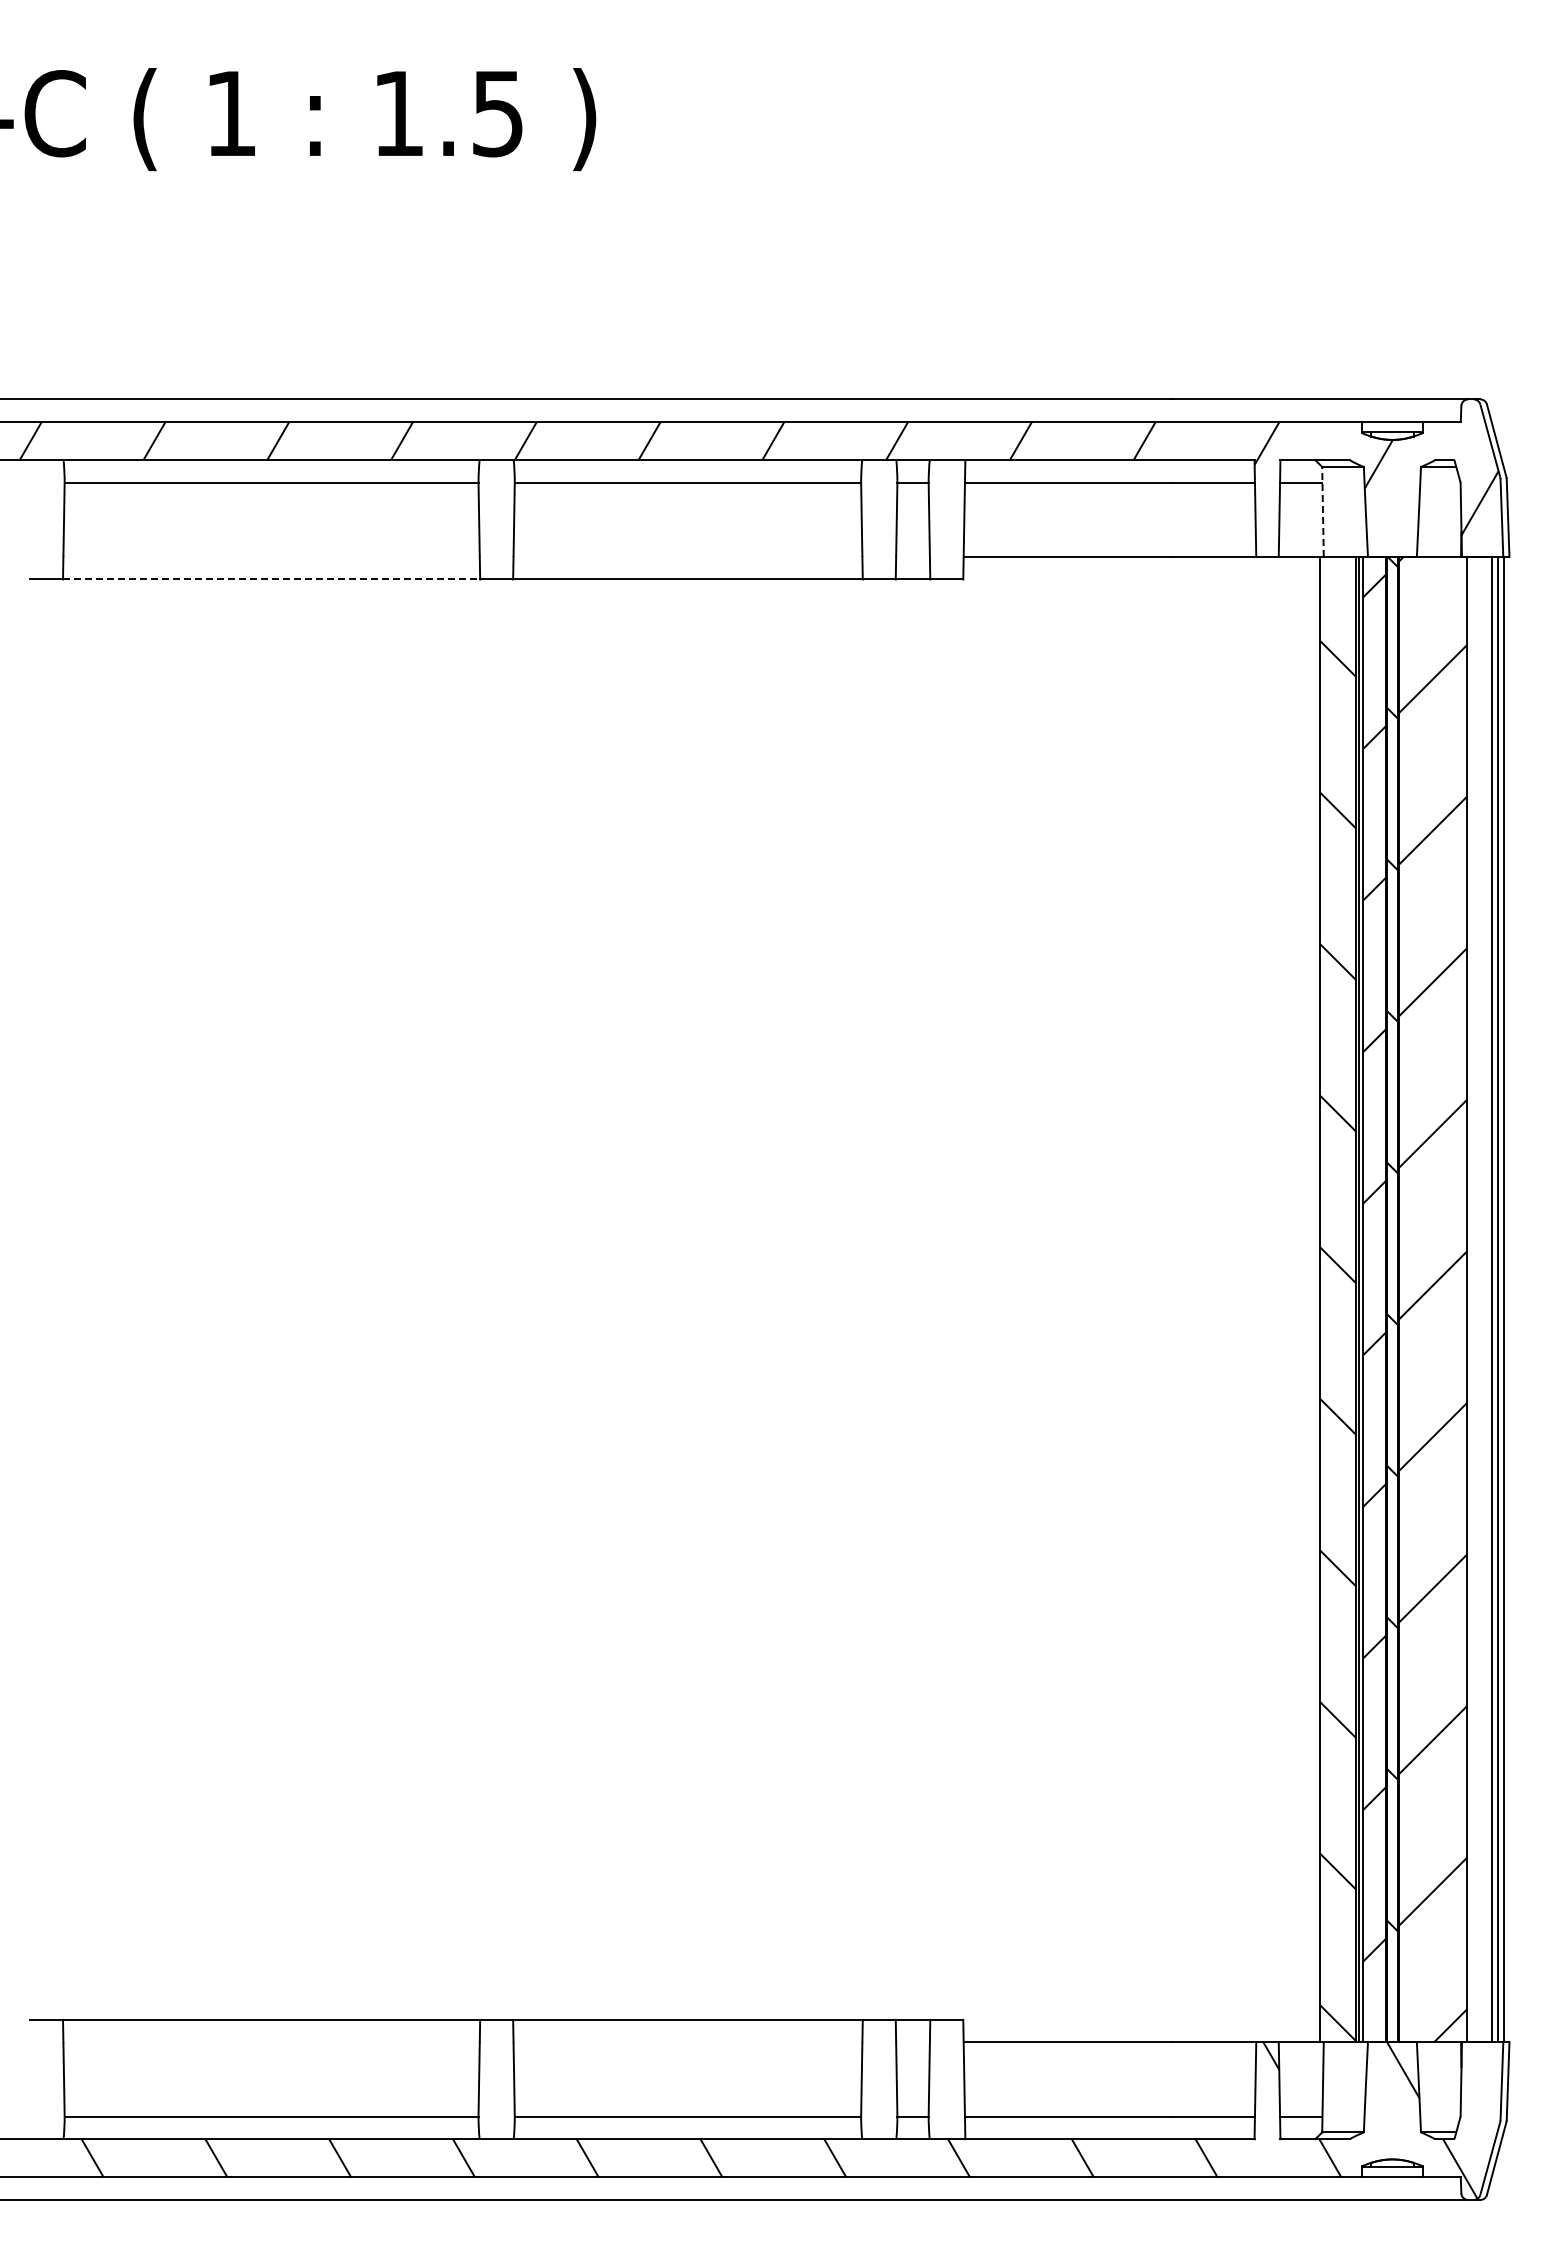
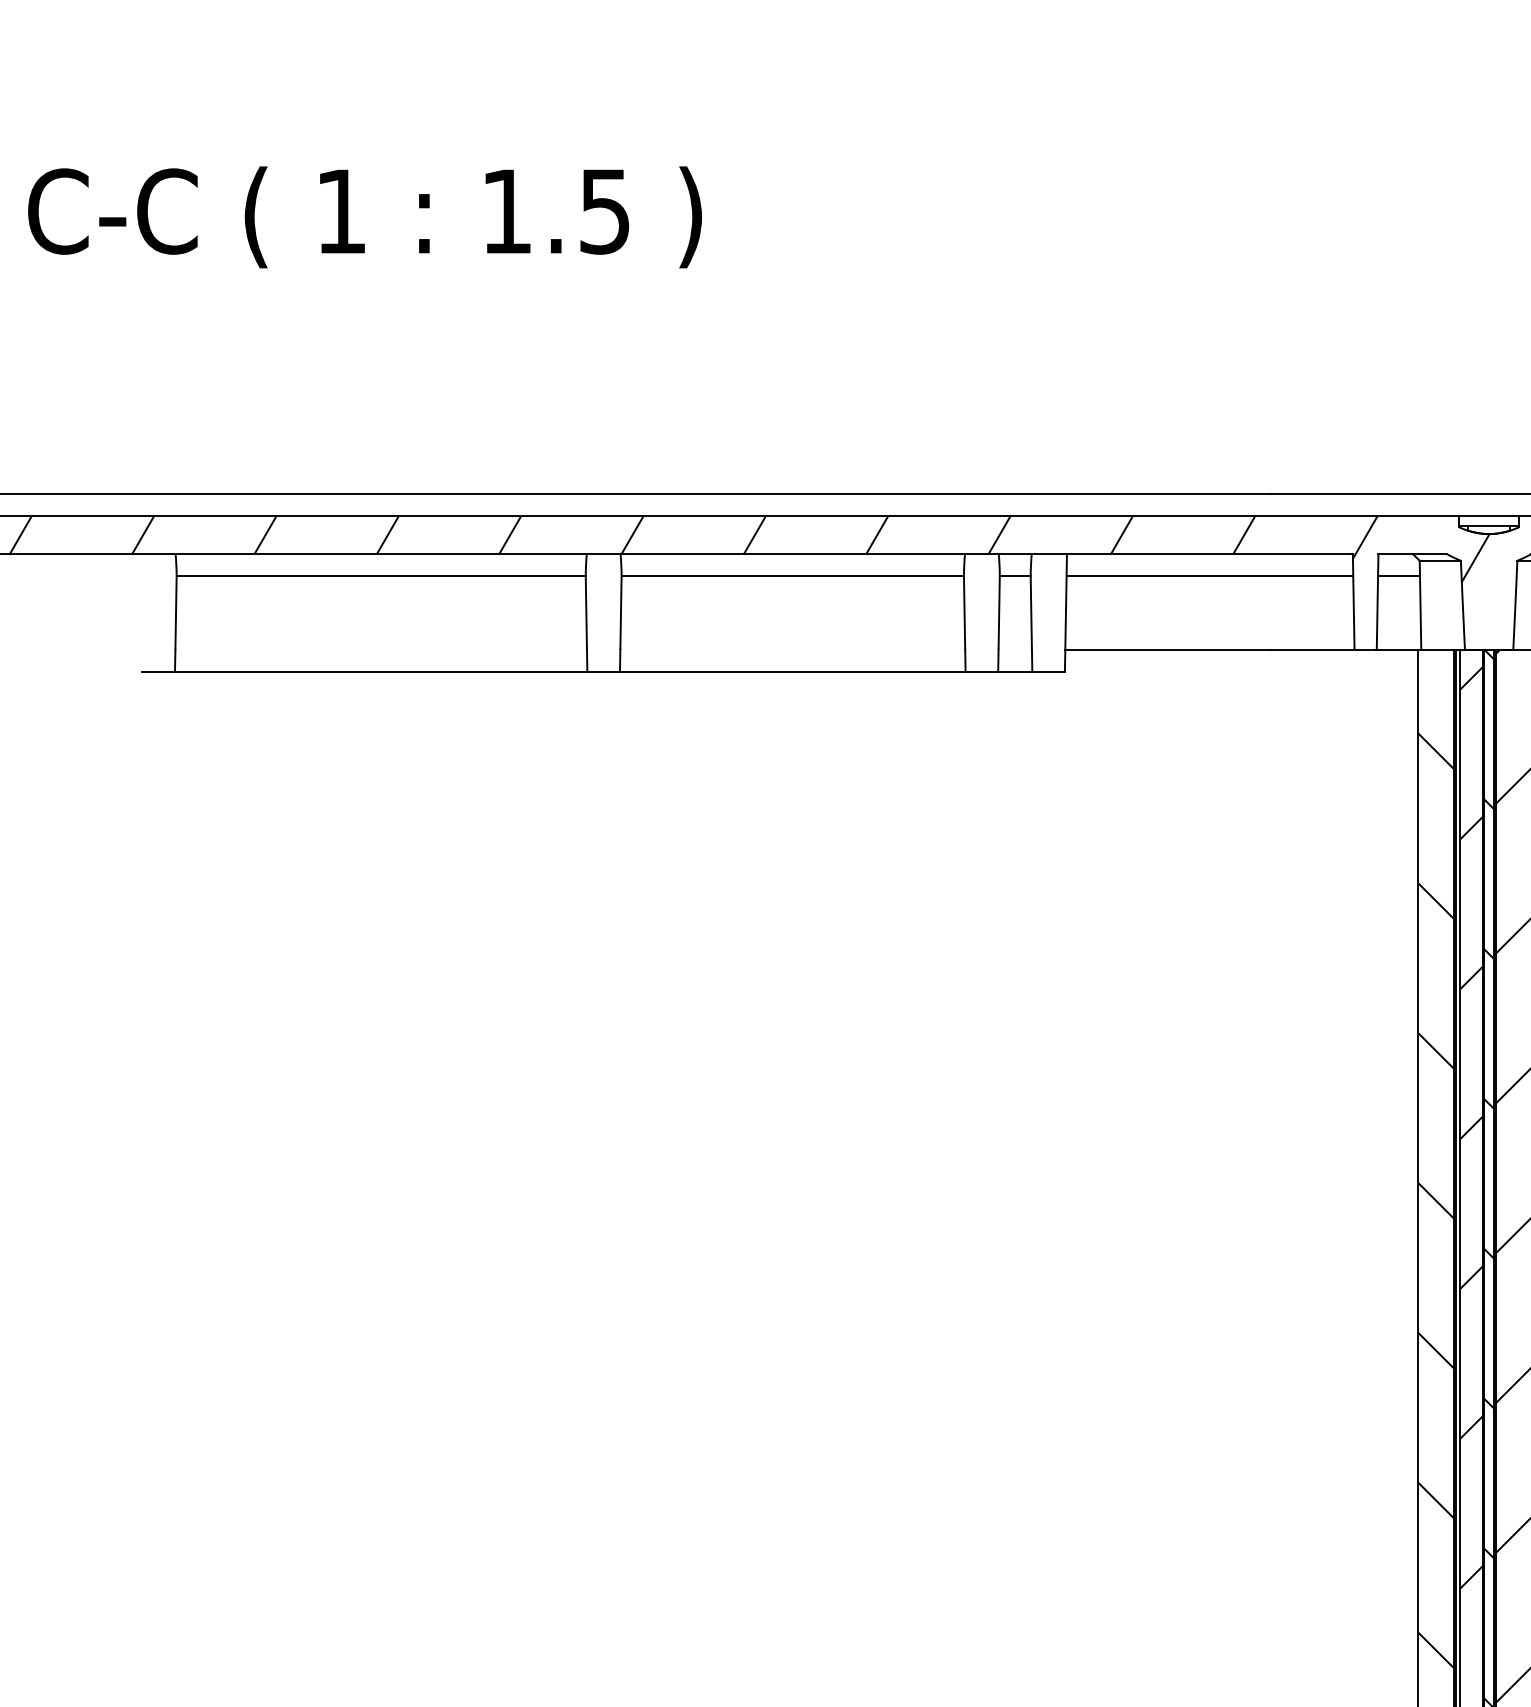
line: (1322, 511) -> (1420, 604), dashed -> solid
line: (271, 579) -> (381, 672), dashed -> solid

